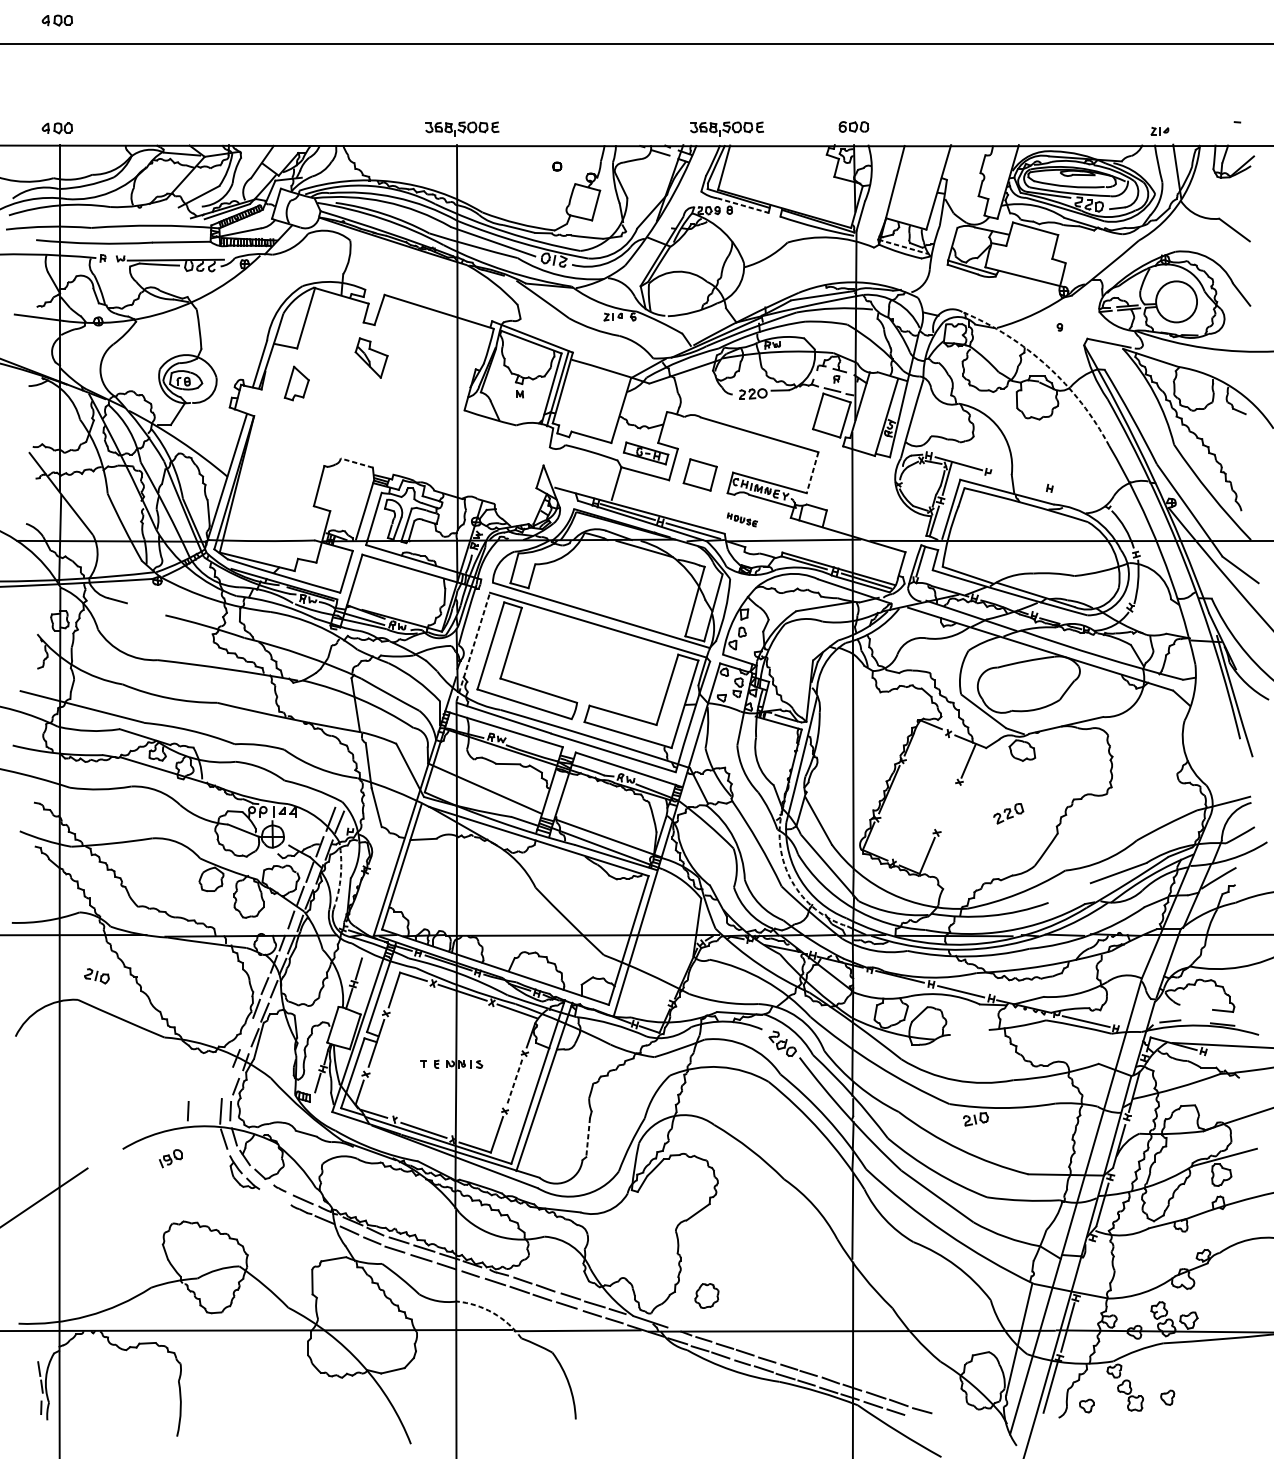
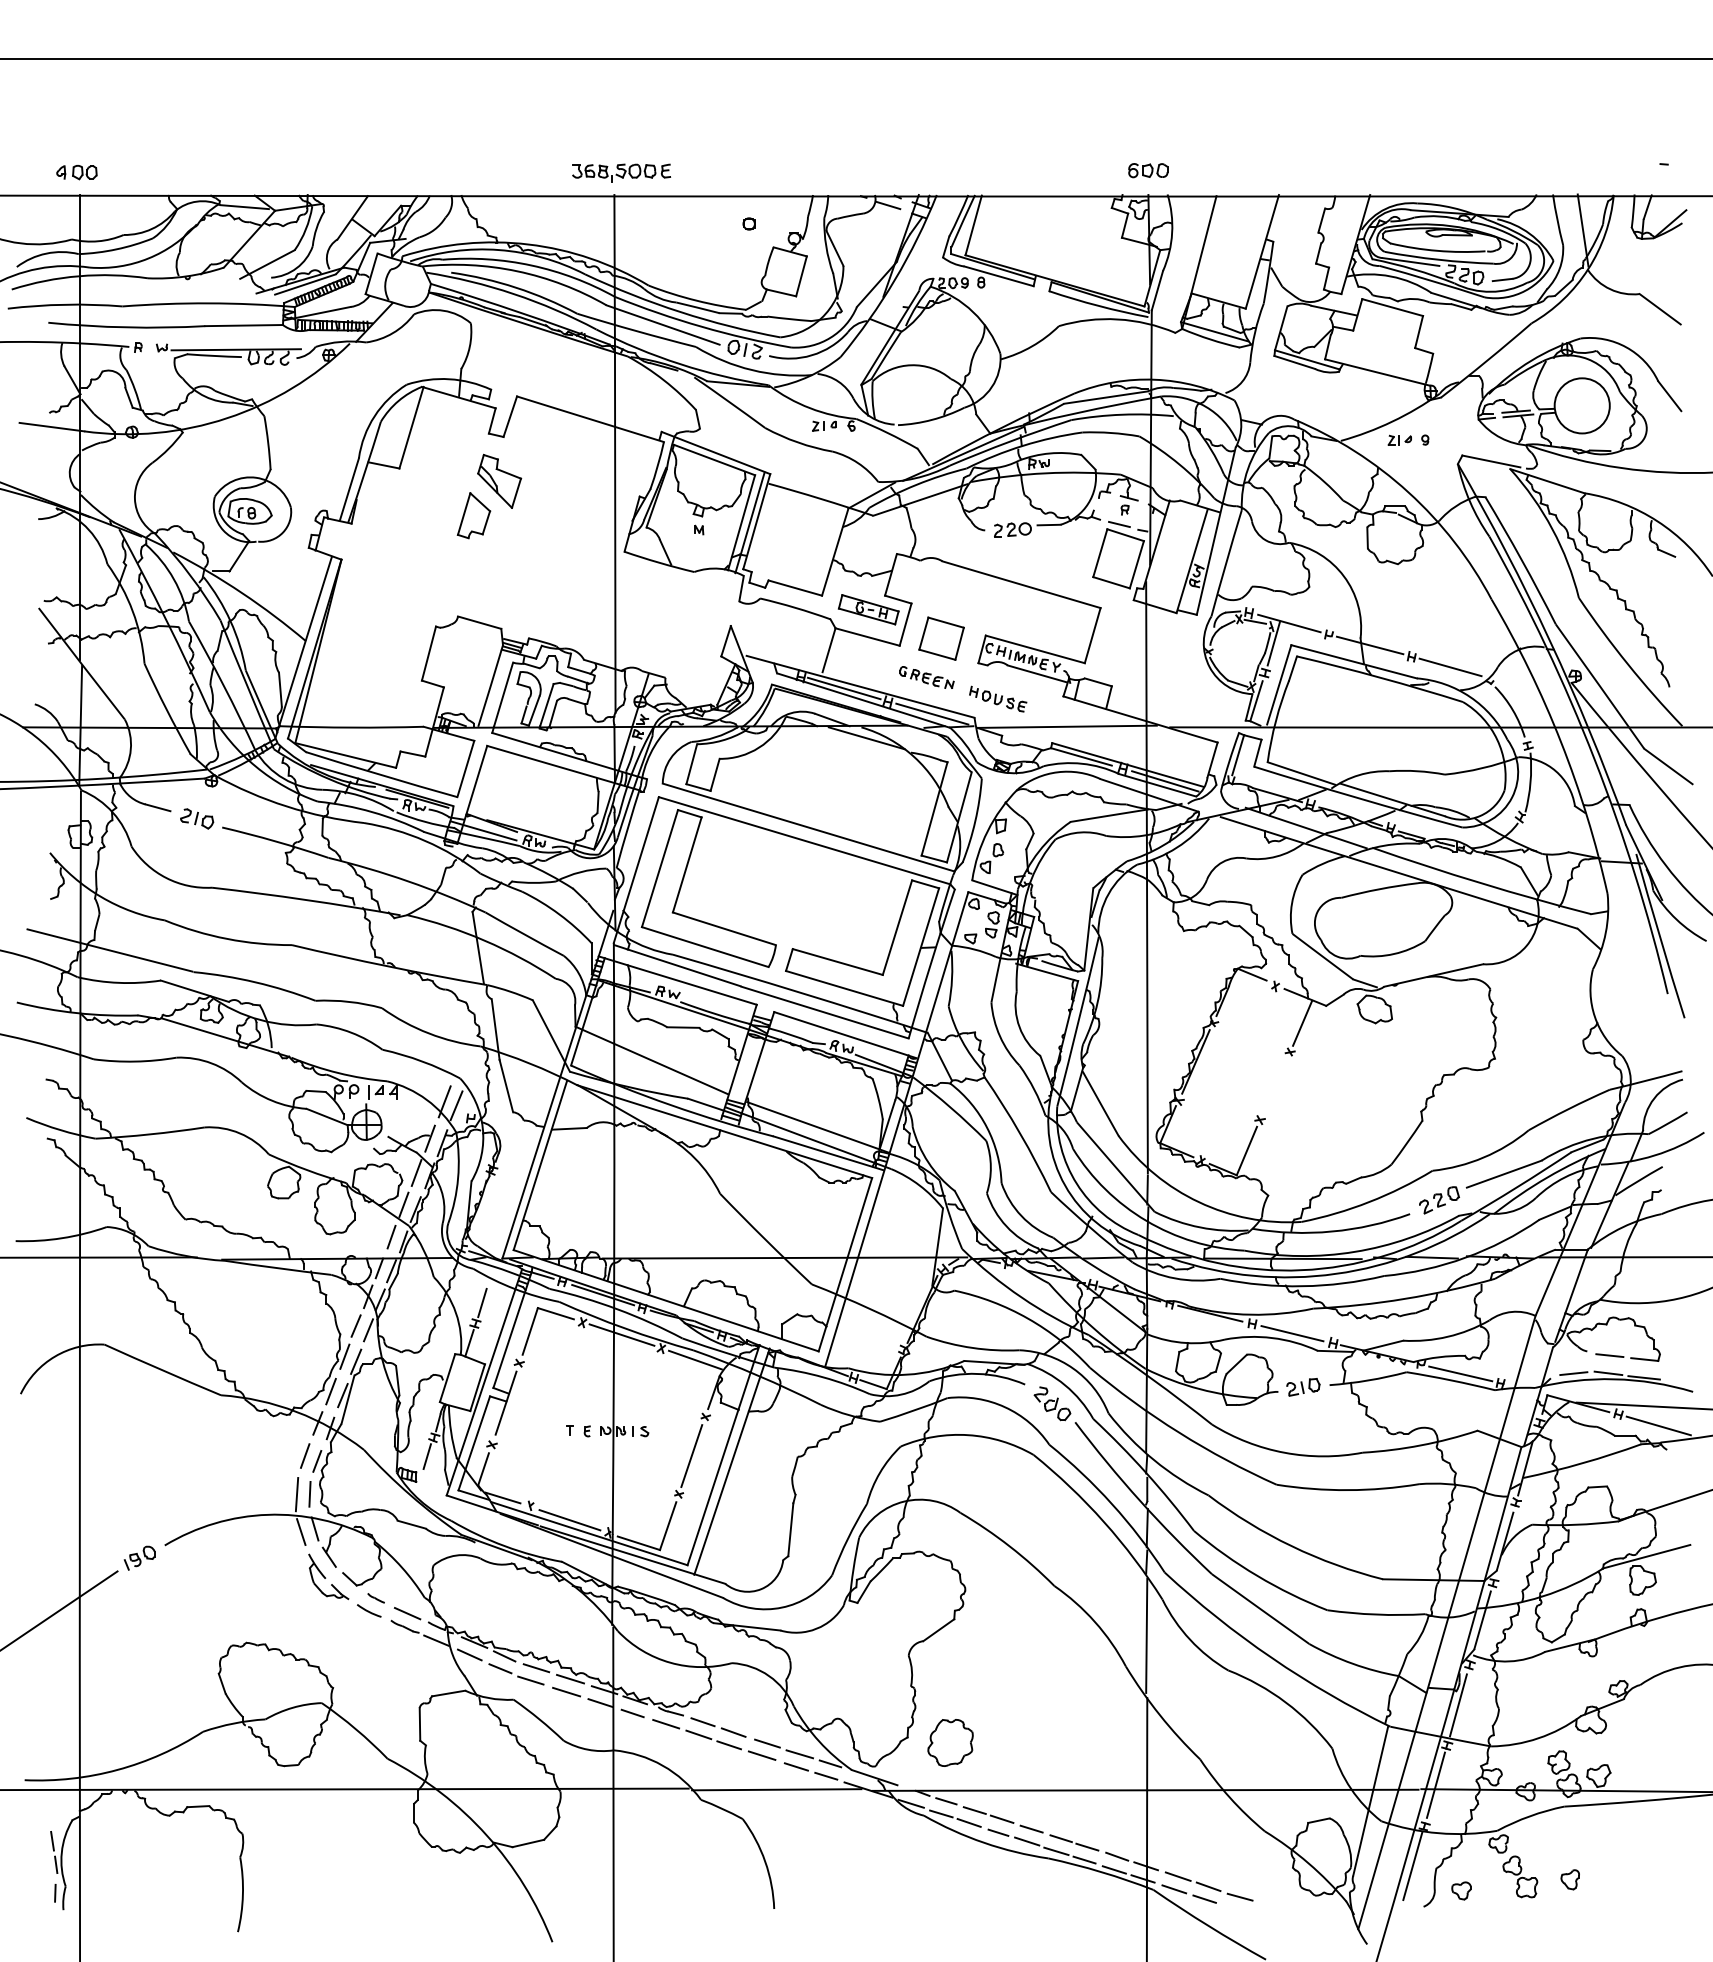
part: (57, 20) -> (76, 27), removed
part: (726, 128) -> (977, 172), removed
part: (1159, 130) -> (1399, 439), moved
line: (743, 205) -> (999, 276), dashed -> solid
line: (903, 246) -> (1214, 331), dashed -> solid
arc: (1047, 366) -> (1408, 492), dashed -> solid
part: (296, 383) -> (473, 515), moved
line: (356, 462) -> (479, 622), dashed -> solid
line: (812, 472) -> (1092, 635), dashed -> solid
line: (1018, 480) -> (1369, 645), added
line: (1078, 496) -> (1450, 667), added
part: (689, 503) -> (926, 677), added
part: (742, 519) -> (998, 698), size x1.43
line: (473, 646) -> (636, 869), dashed -> solid
part: (1008, 813) -> (1439, 1200), moved
arc: (341, 876) -> (458, 1178), dashed -> solid
arc: (792, 881) -> (1065, 1185), dashed -> solid
part: (97, 975) -> (197, 818), moved
line: (1196, 1007) -> (1609, 1355), added
line: (1196, 1021) -> (1608, 1373), added
line: (245, 1034) -> (330, 1391), added
line: (1233, 1059) -> (1658, 1425), added
line: (227, 1082) -> (305, 1455), added
line: (514, 1083) -> (691, 1456), dashed -> solid
line: (187, 1111) -> (252, 1494), removed
part: (976, 1119) -> (1303, 1387), moved
line: (587, 1137) -> (790, 1529), dashed -> solid
part: (170, 1158) -> (139, 1557), moved
arc: (274, 1197) -> (368, 1610), added
line: (1084, 1268) -> (1458, 1705), added
part: (706, 1295) -> (950, 1742), size x1.43
arc: (492, 1312) -> (662, 1765), dashed -> solid

